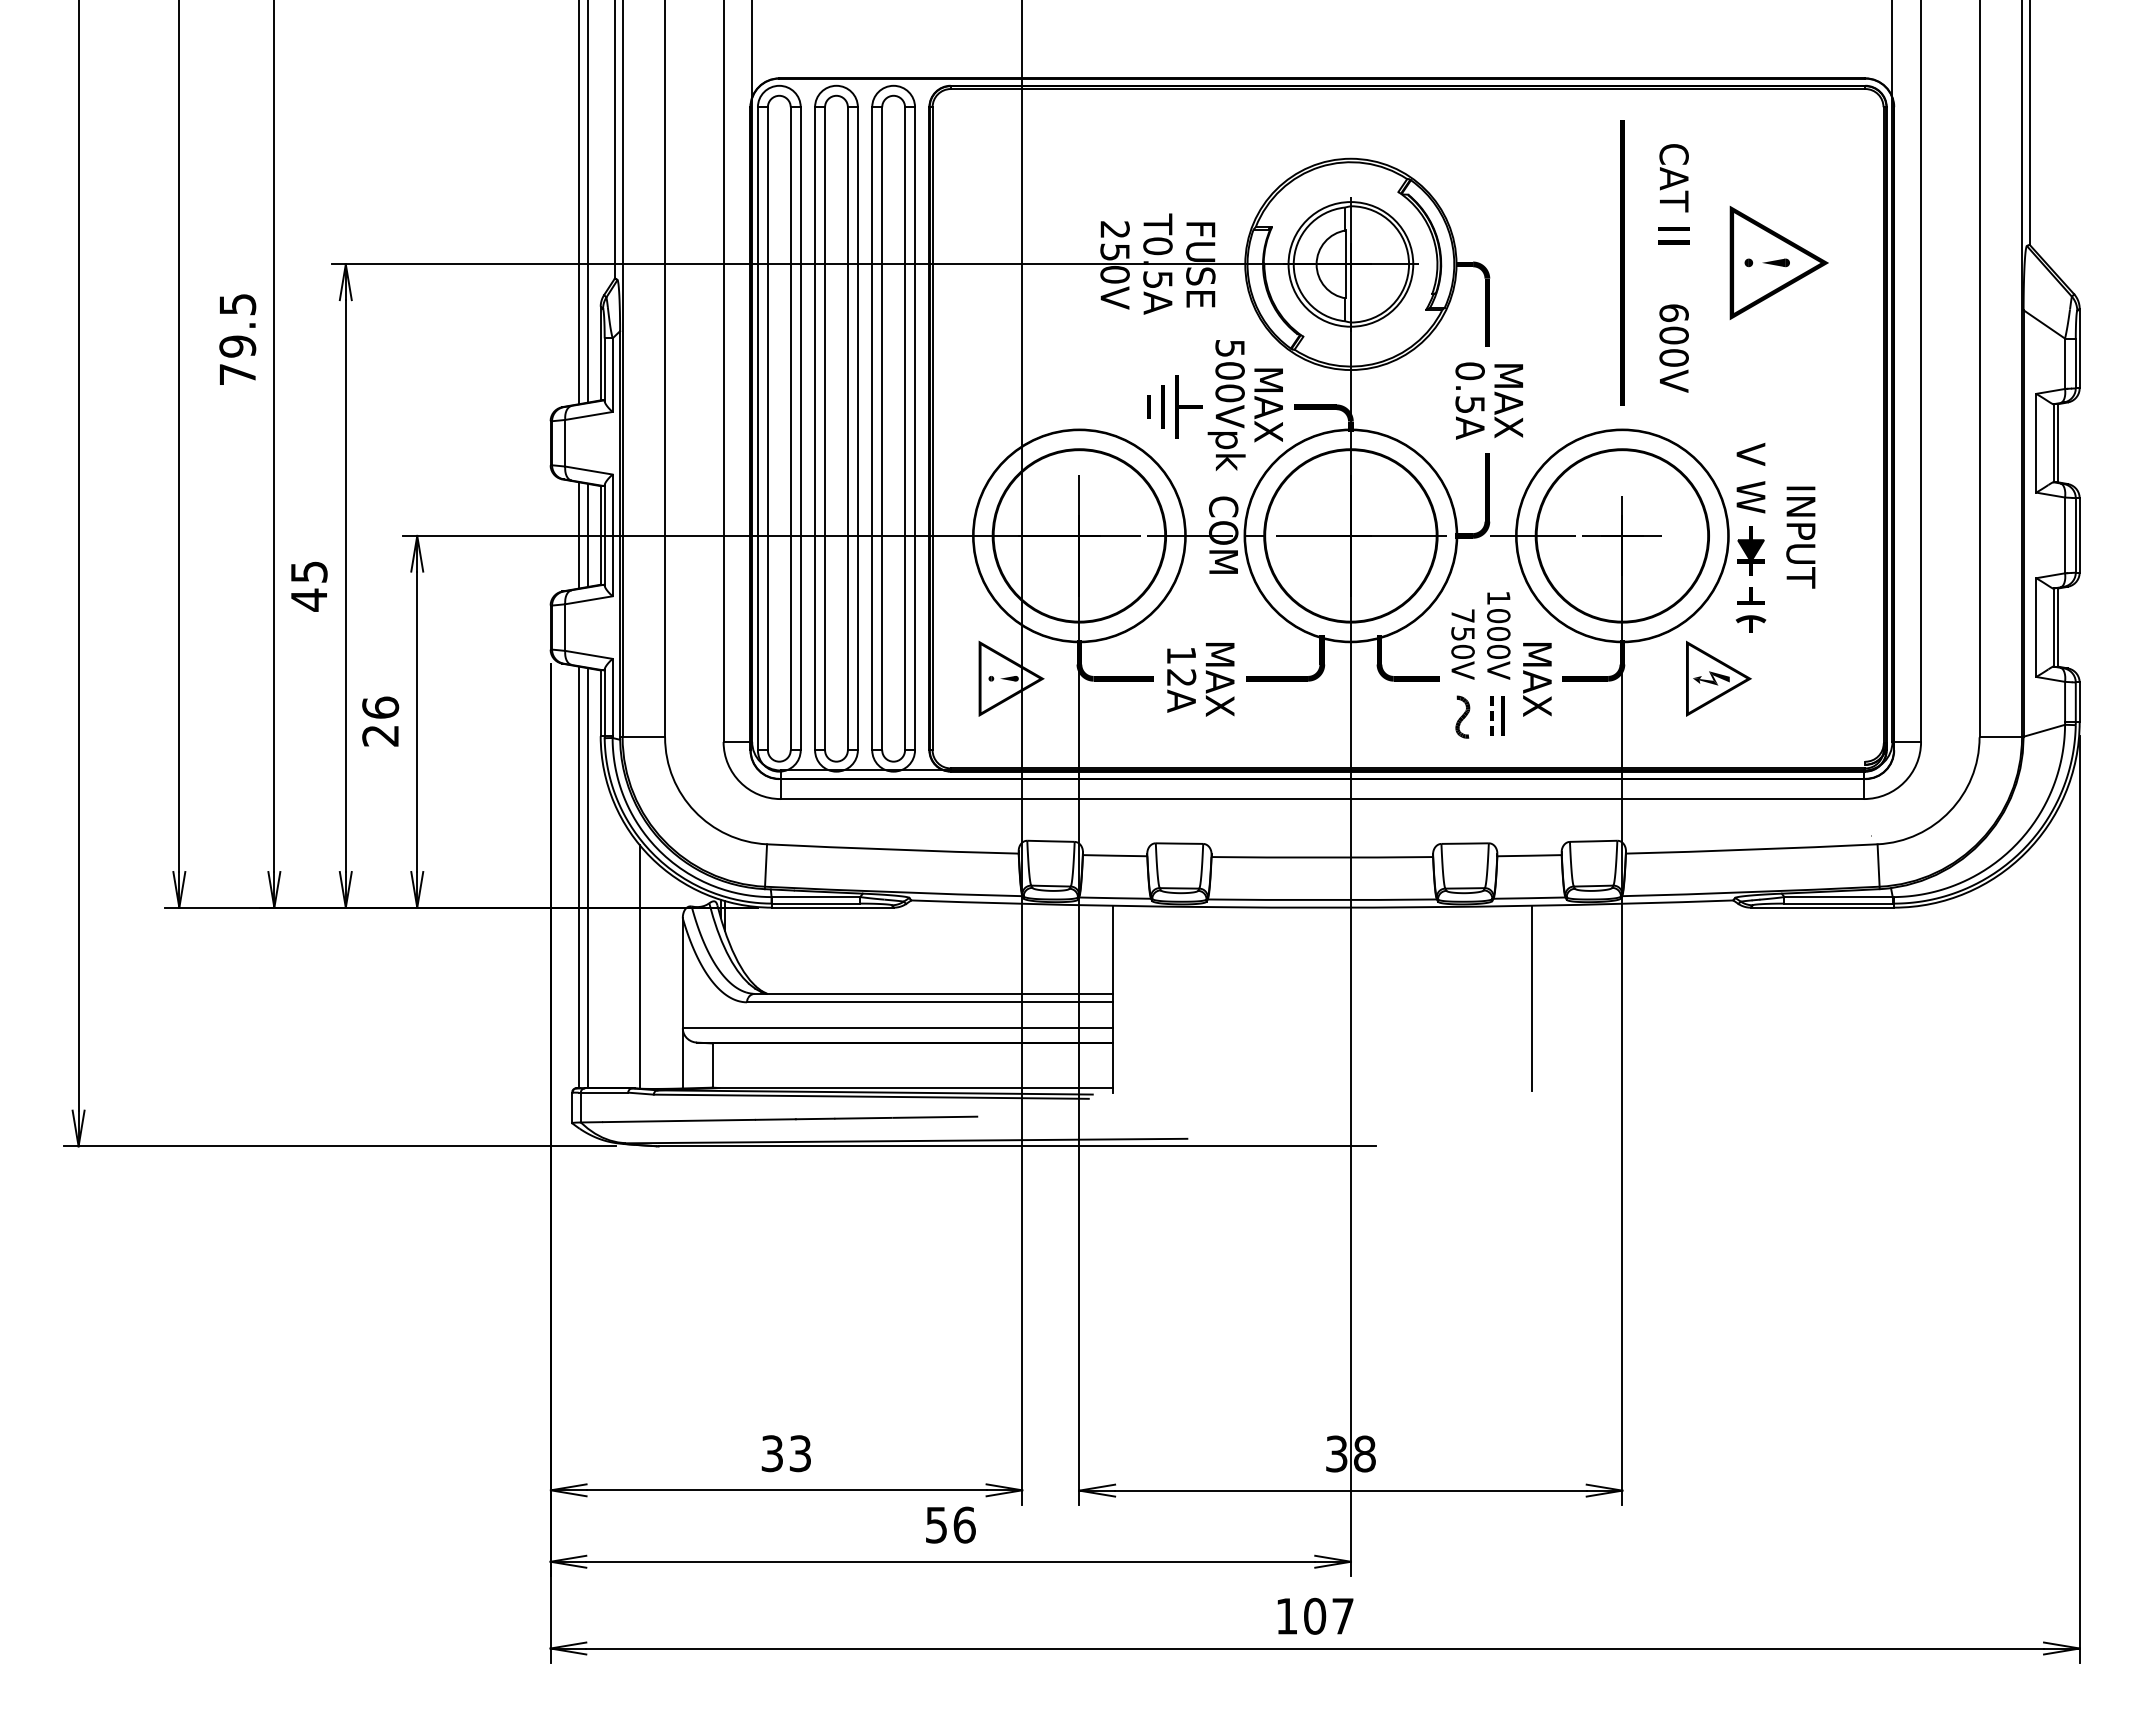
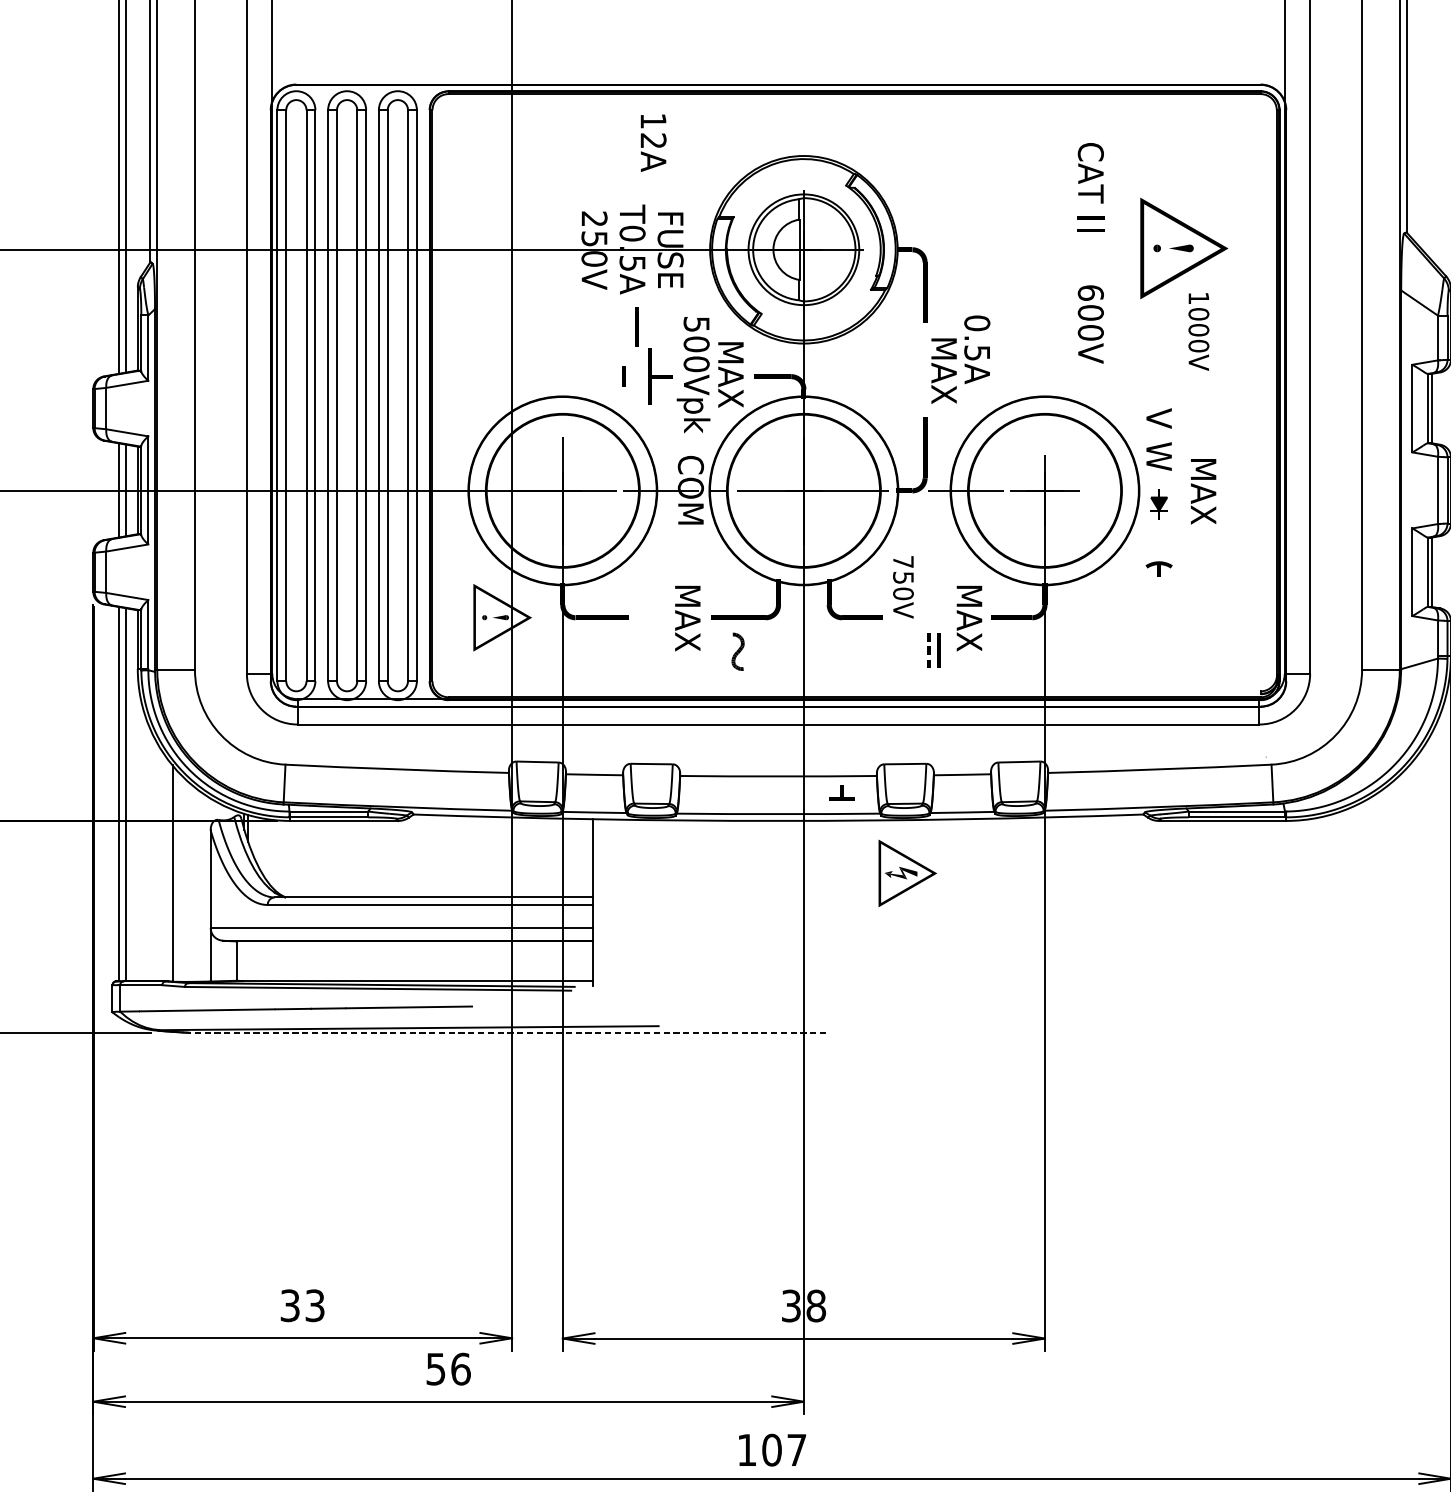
line: (1622, 262) -> (1045, 248), removed
text: (1469, 400) -> (976, 349), moved
line: (1162, 406) -> (636, 326), moved
text: (1800, 537) -> (1203, 492), INPUT -> MAX
part: (1750, 550) -> (1158, 503), size x0.7
part: (1750, 595) -> (841, 792), moved
text: (1498, 635) -> (1198, 331), moved
part: (1718, 678) -> (907, 873), moved
text: (1181, 680) -> (653, 143), moved
curve: (1462, 716) -> (737, 651), moved
line: (1531, 997) -> (964, 900), removed
line: (1017, 1146) -> (507, 1032), solid -> dashed

